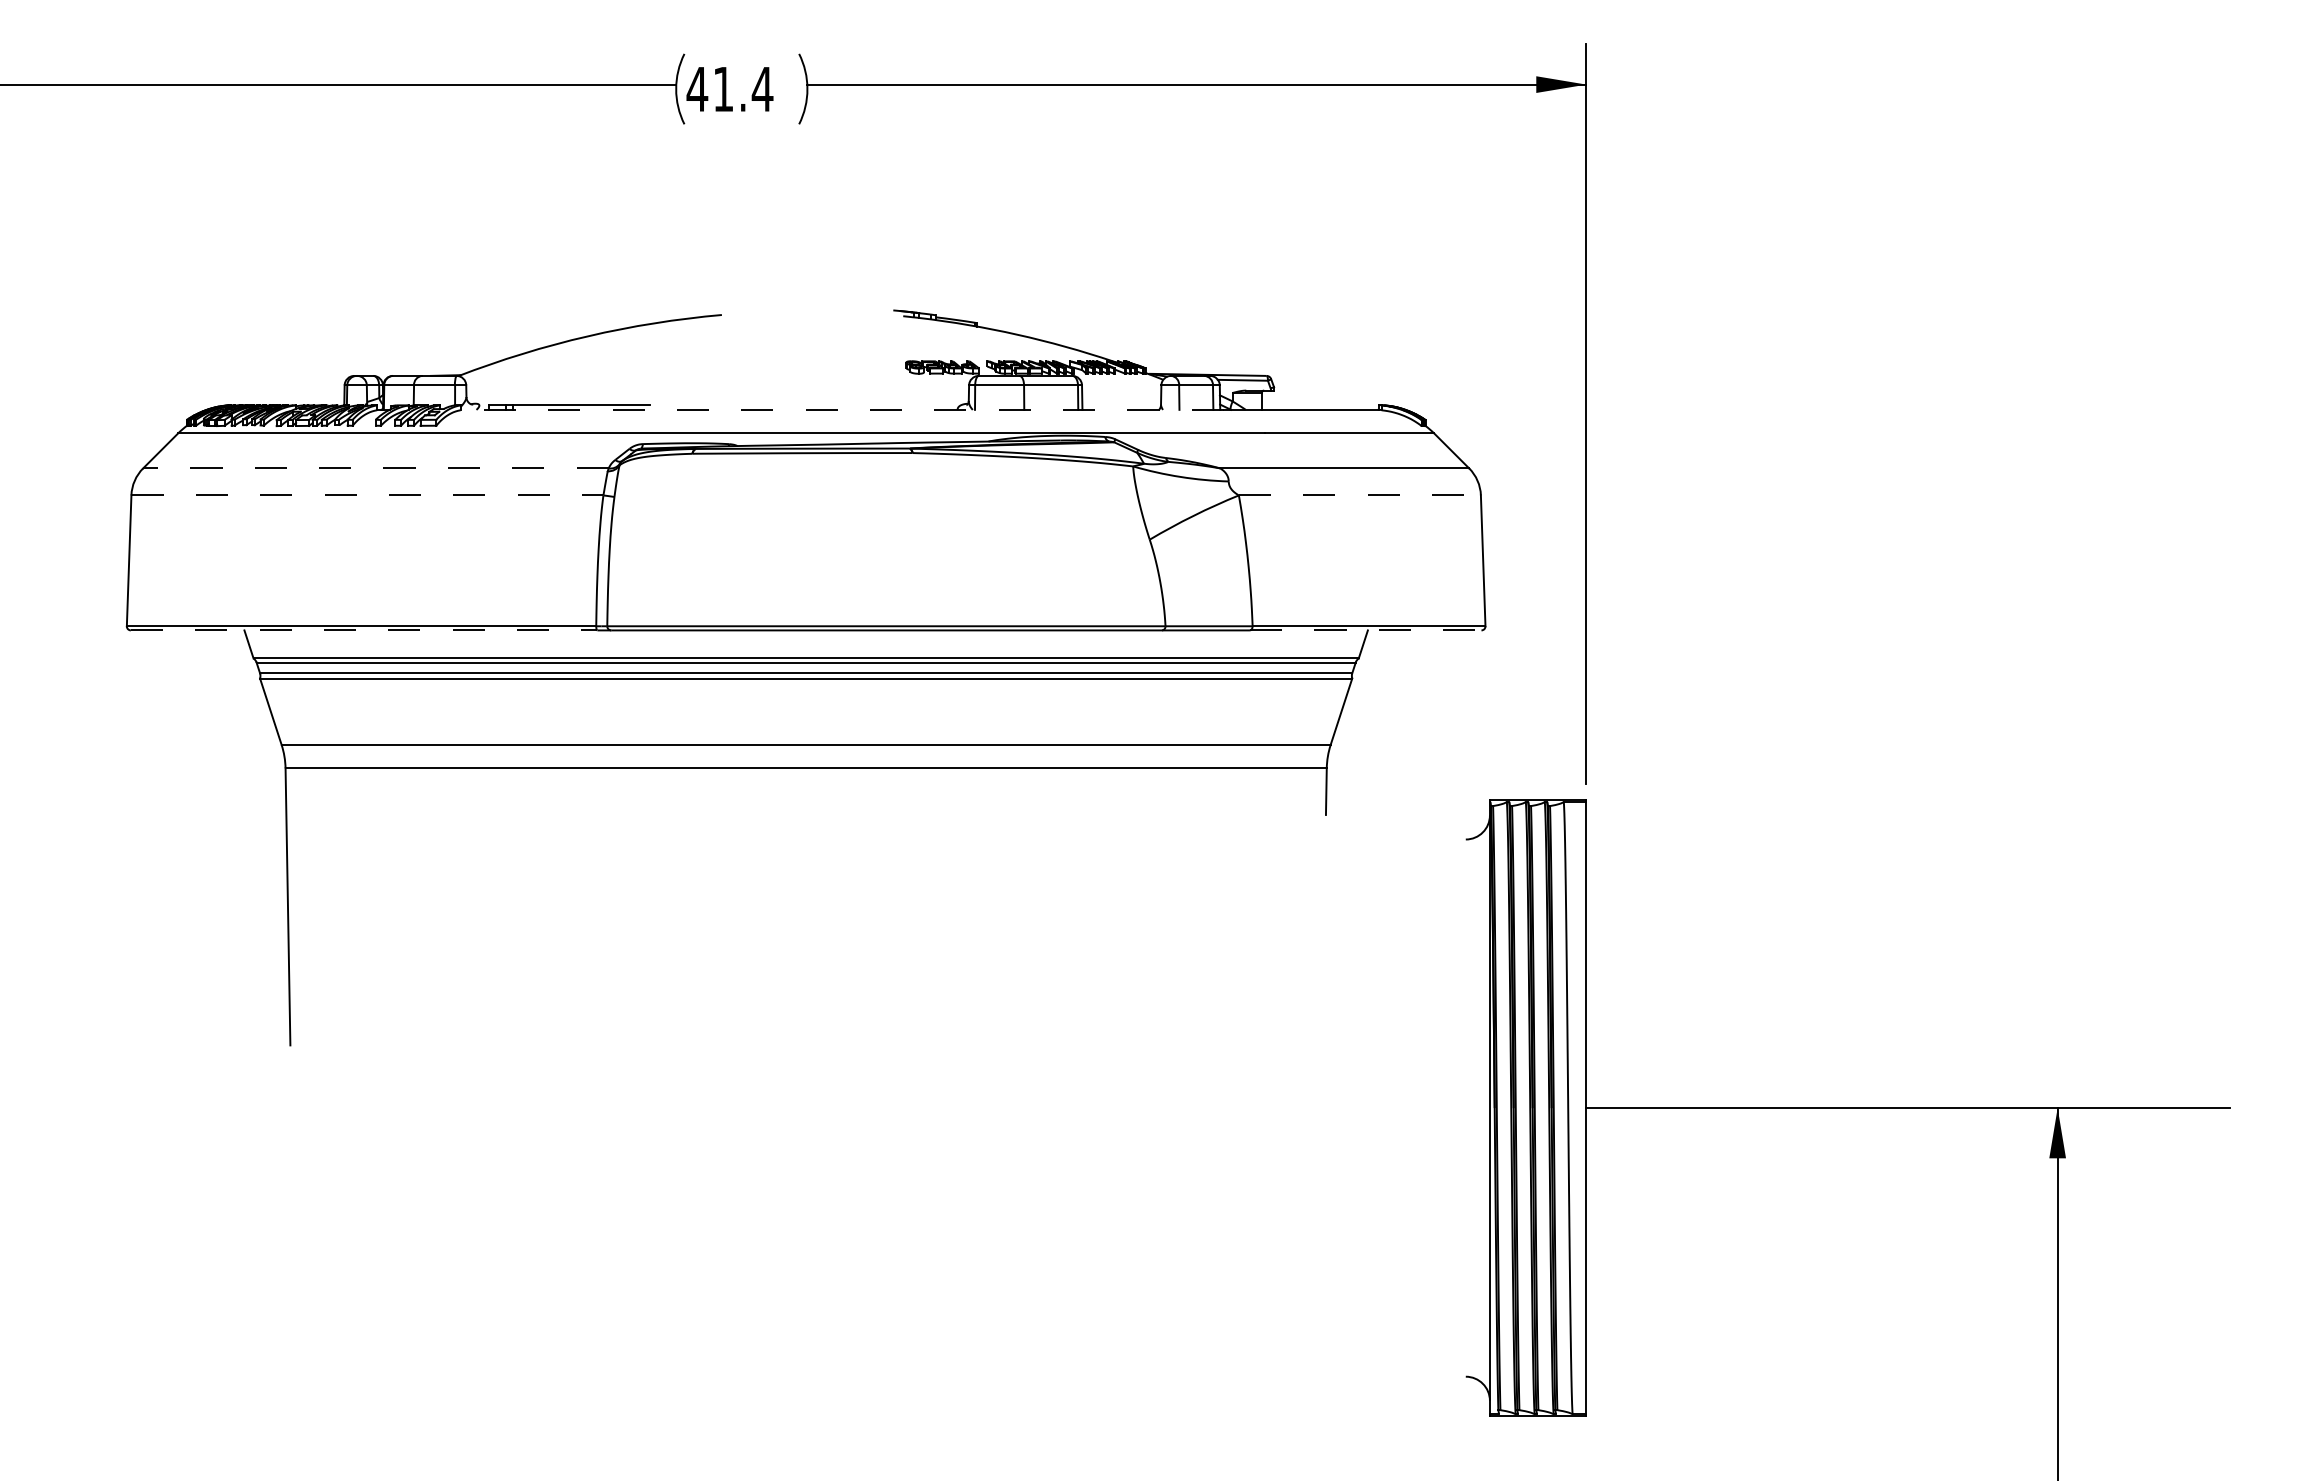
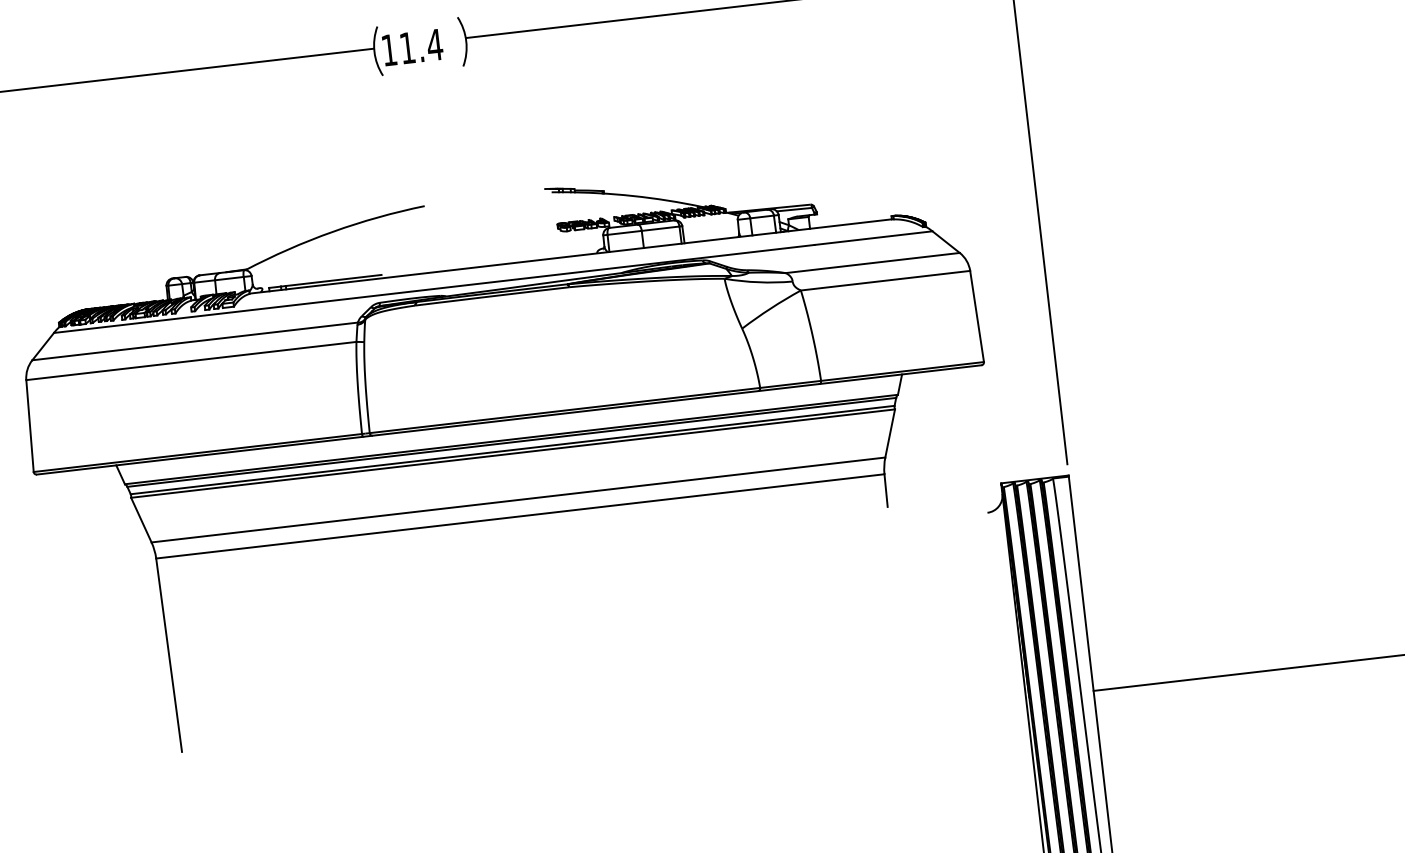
text: (697, 89) -> (389, 50), 41.4 -> 11.4
line: (842, 409) -> (516, 262), dashed -> solid
line: (375, 468) -> (194, 341), dashed -> solid
line: (367, 495) -> (191, 361), dashed -> solid
line: (1360, 495) -> (885, 280), dashed -> solid
line: (364, 630) -> (200, 455), dashed -> solid
line: (1365, 630) -> (900, 374), dashed -> solid

